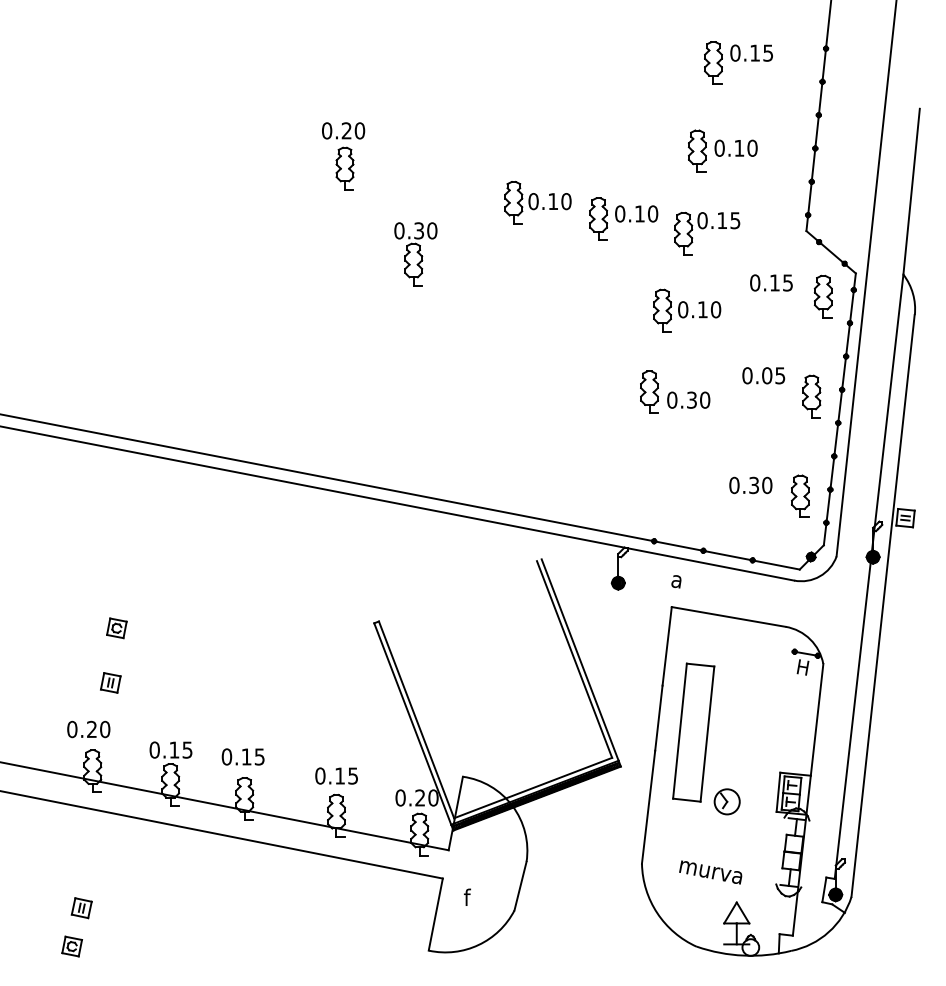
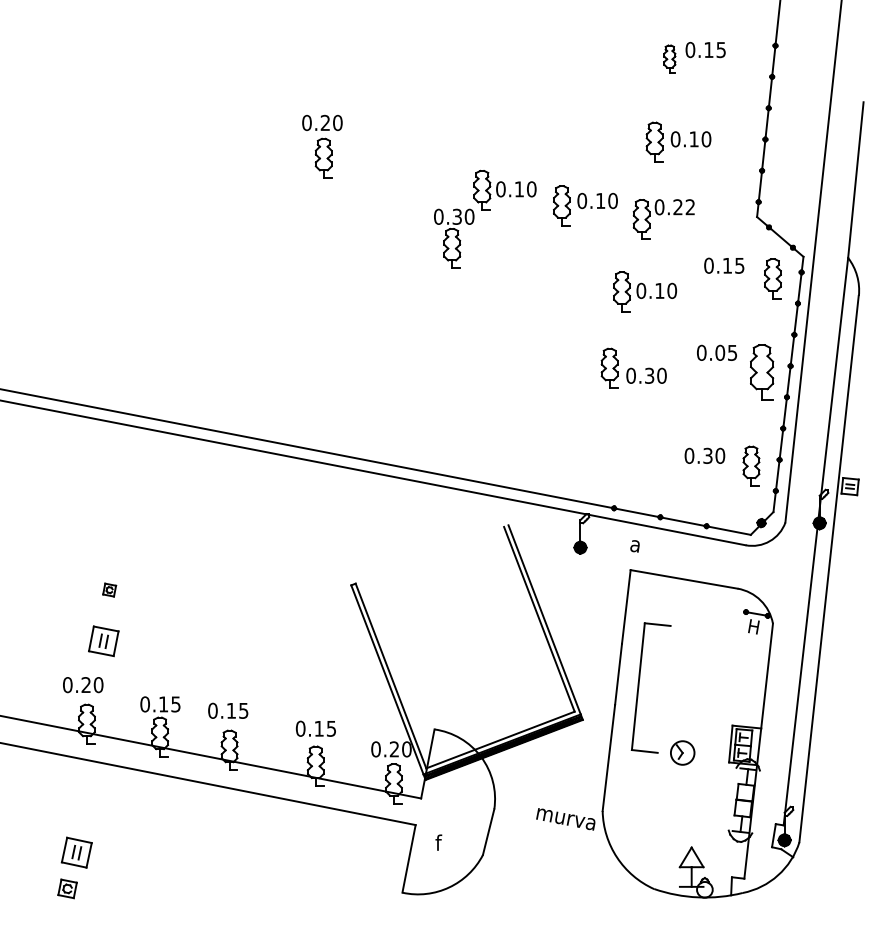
part: (713, 62) -> (669, 58), size x0.7
text: (728, 220) -> (683, 207), 0.15 -> 0.22
part: (415, 254) -> (453, 239), moved
part: (811, 396) -> (761, 372), size x1.4
part: (116, 628) -> (109, 590), size x0.7
part: (110, 682) -> (103, 640), size x1.6
line: (707, 733) -> (664, 688), removed
text: (710, 872) -> (565, 819), moved
part: (81, 908) -> (76, 853), size x1.6

